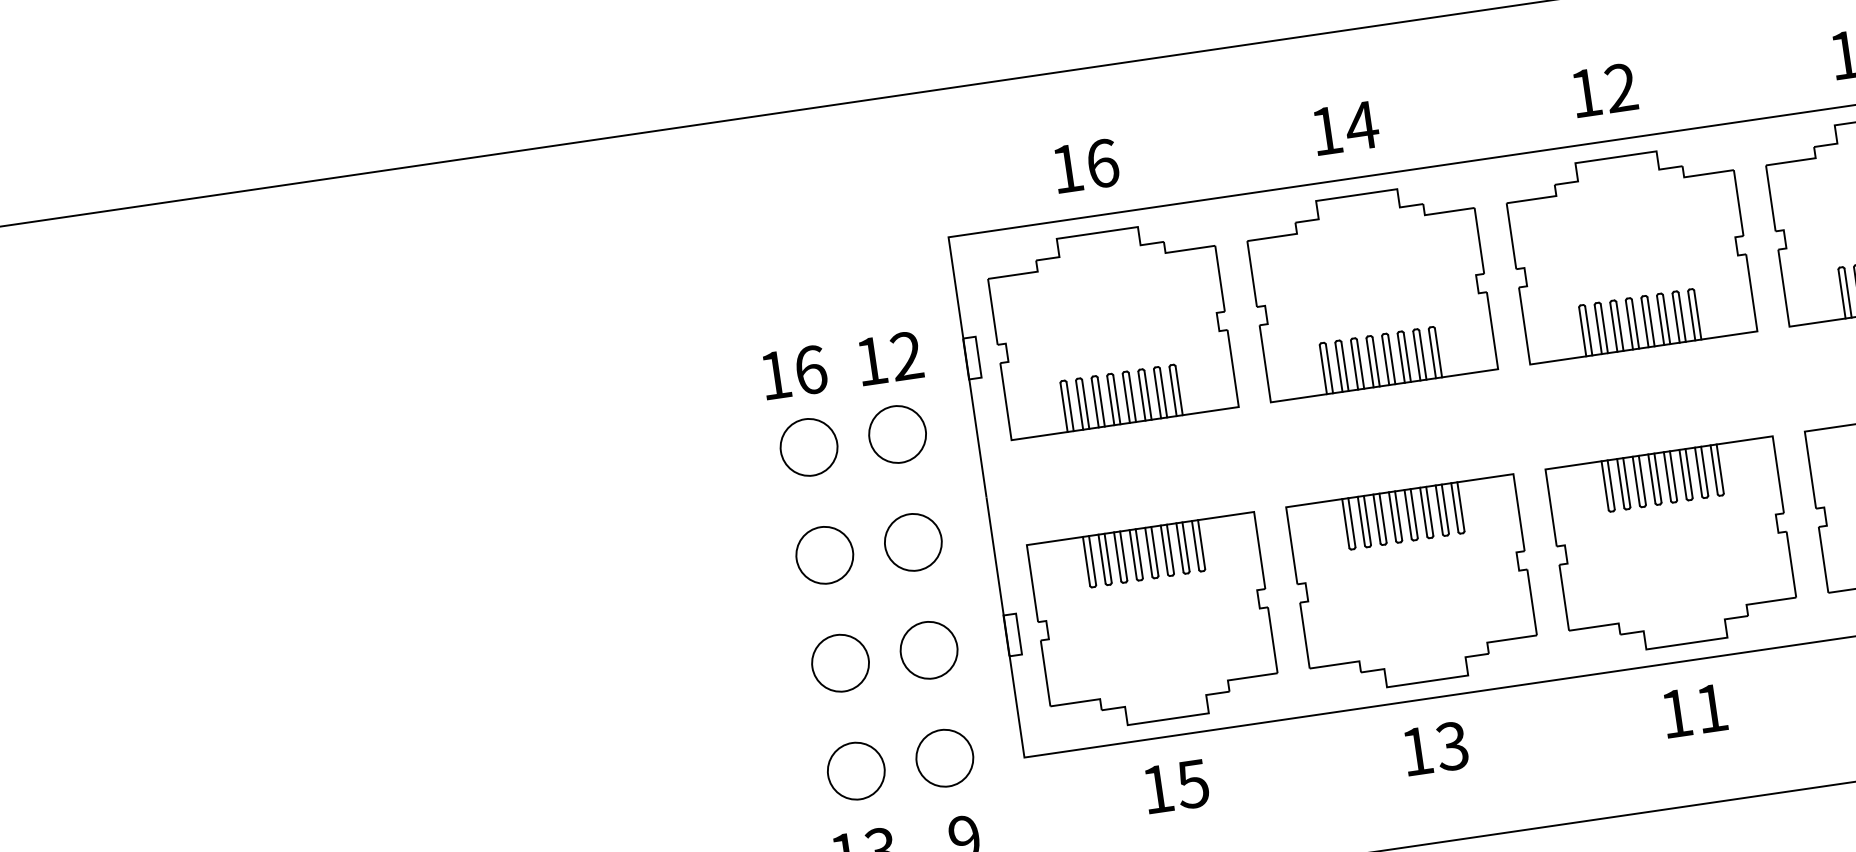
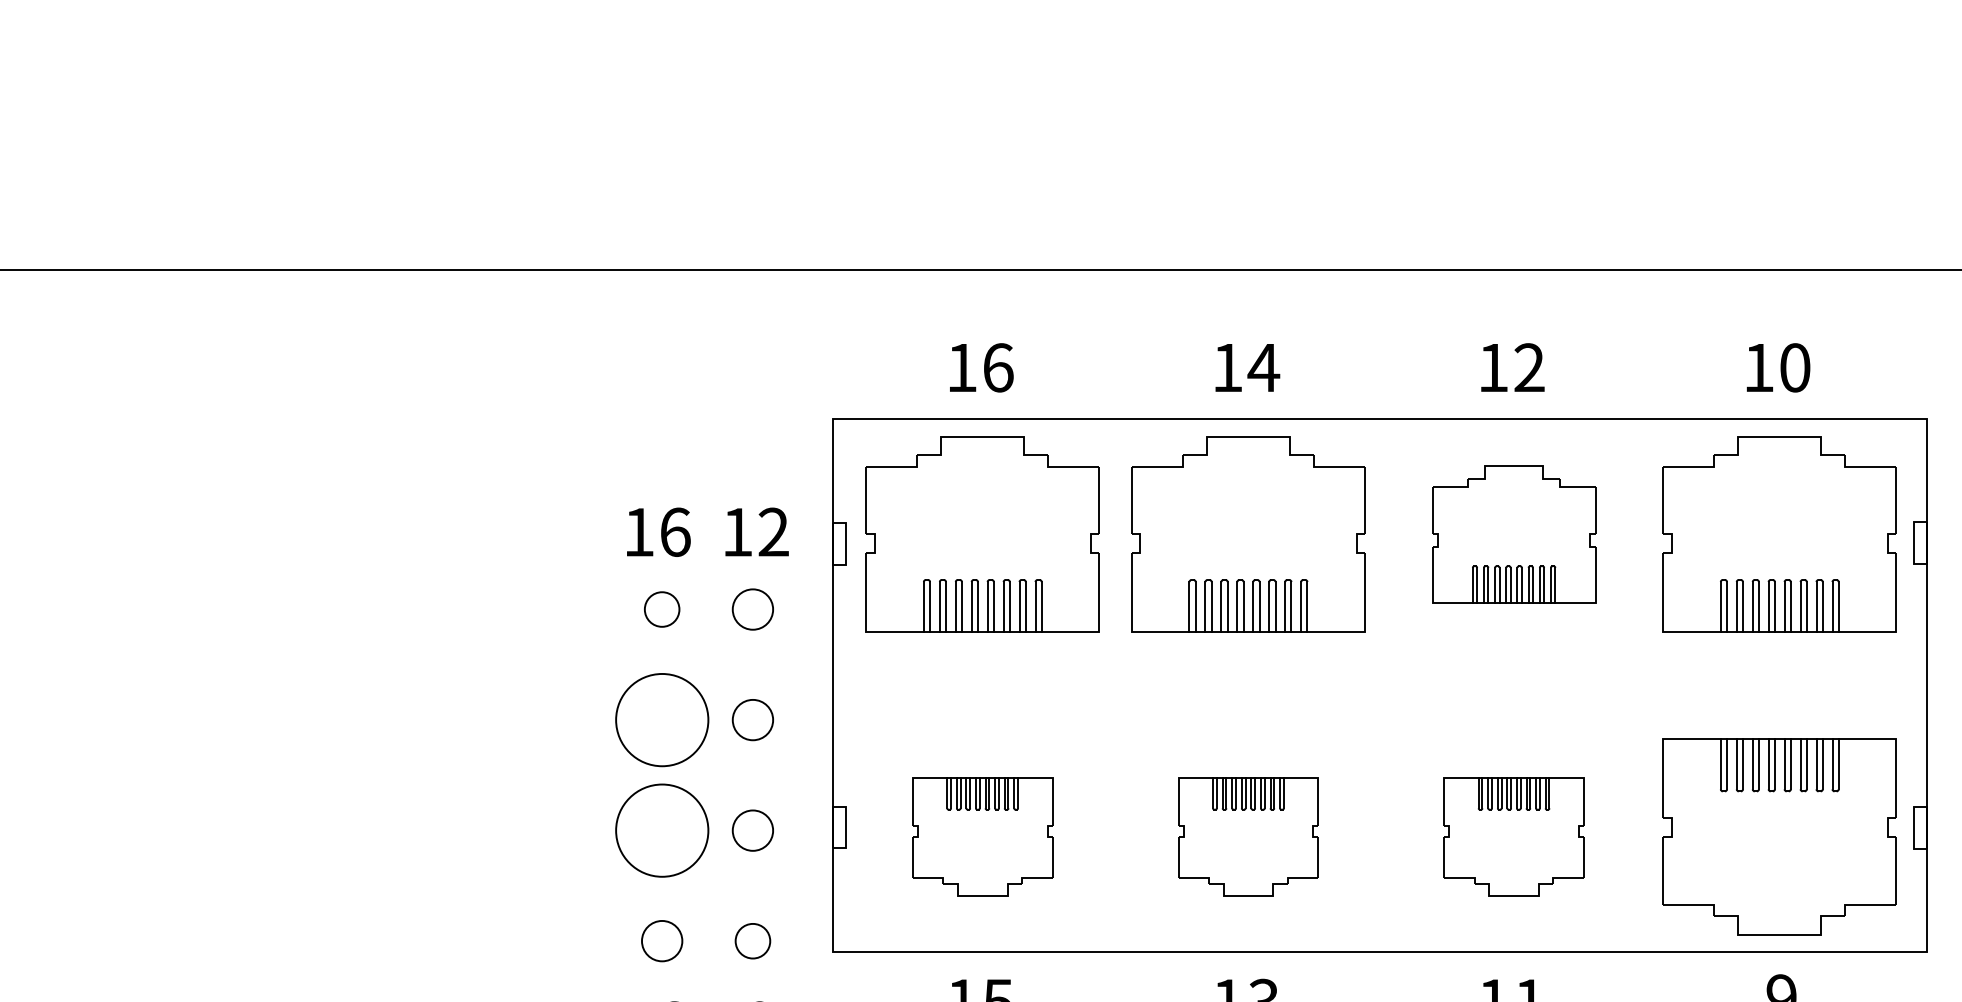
part: (1629, 252) -> (1513, 534), size x0.7
circle: (897, 434) -> (752, 609), size x0.7
circle: (808, 447) -> (661, 609), size x0.6
circle: (912, 541) -> (752, 719), size x0.7
part: (1672, 547) -> (1513, 836), size x0.6
circle: (824, 554) -> (662, 719), size x1.6
part: (1413, 585) -> (1248, 836), size x0.6
part: (1154, 623) -> (982, 836), size x0.6
circle: (928, 650) -> (752, 830), size x0.7
circle: (840, 663) -> (662, 830), size x1.6
circle: (944, 758) -> (752, 941), size x0.6
circle: (855, 770) -> (661, 940), size x0.7

